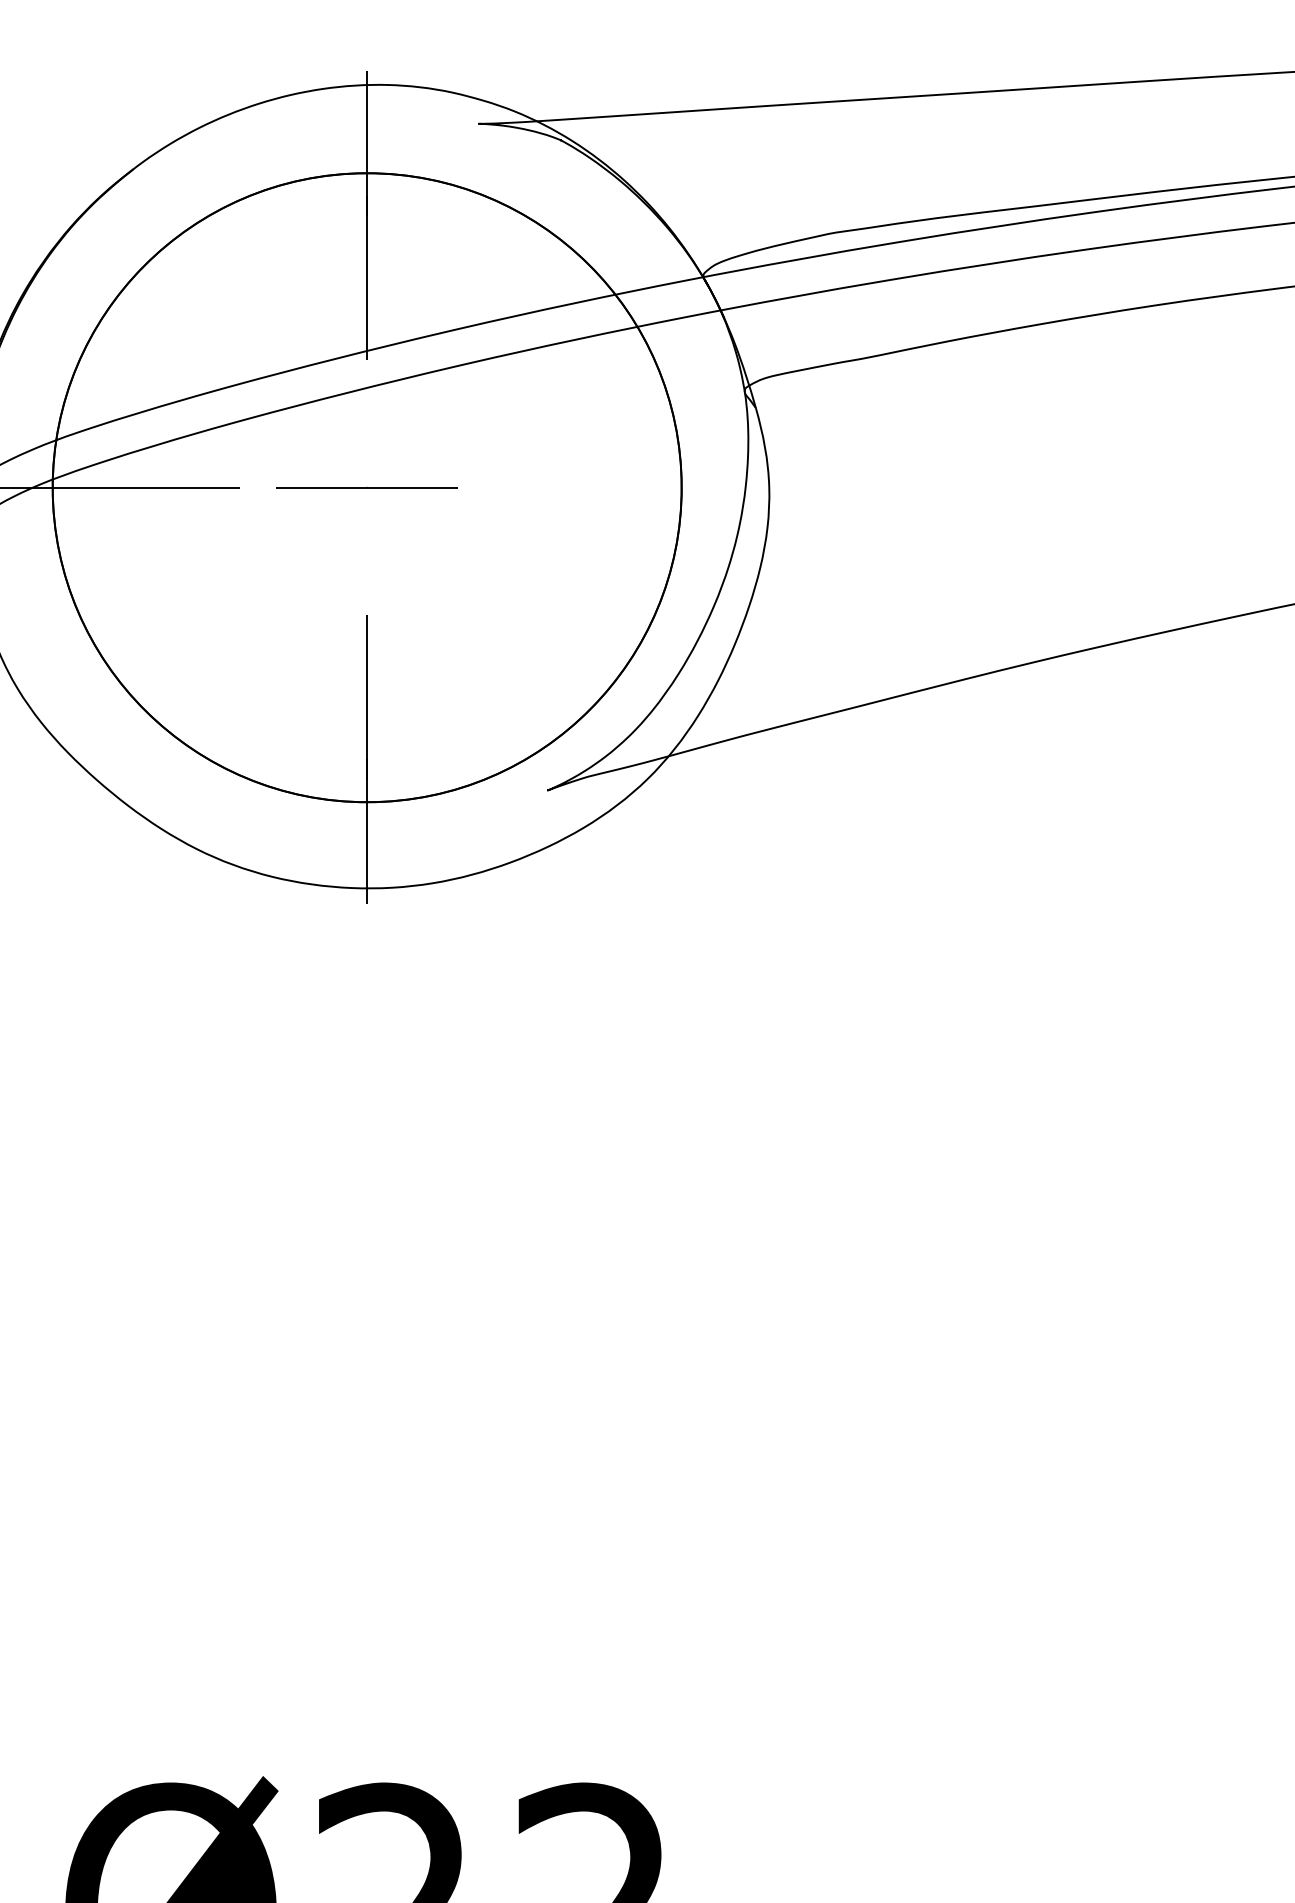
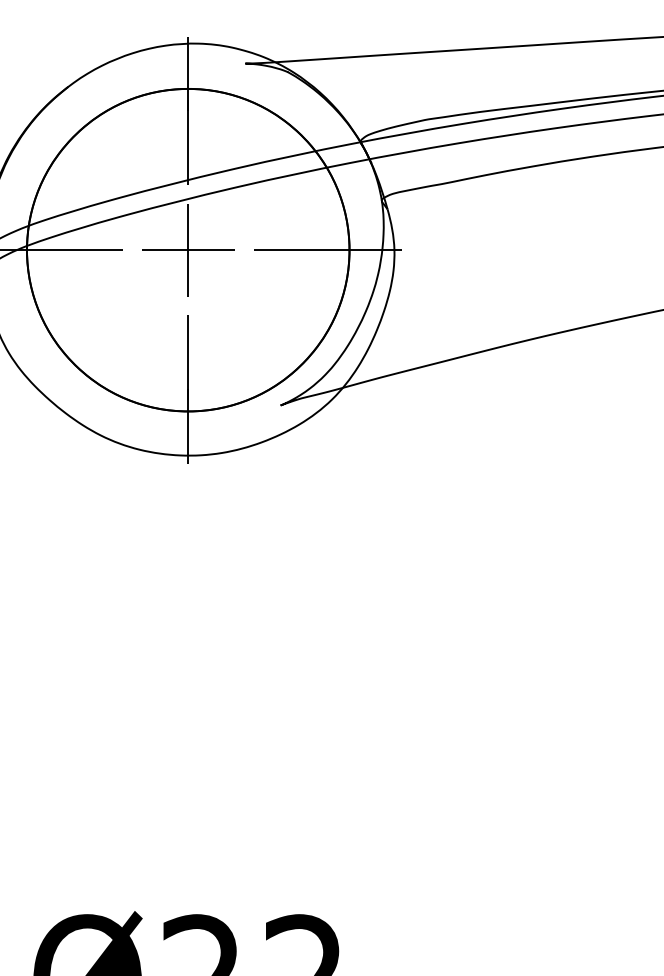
line: (367, 486) -> (188, 249), added
line: (638, 488) -> (327, 250), added

